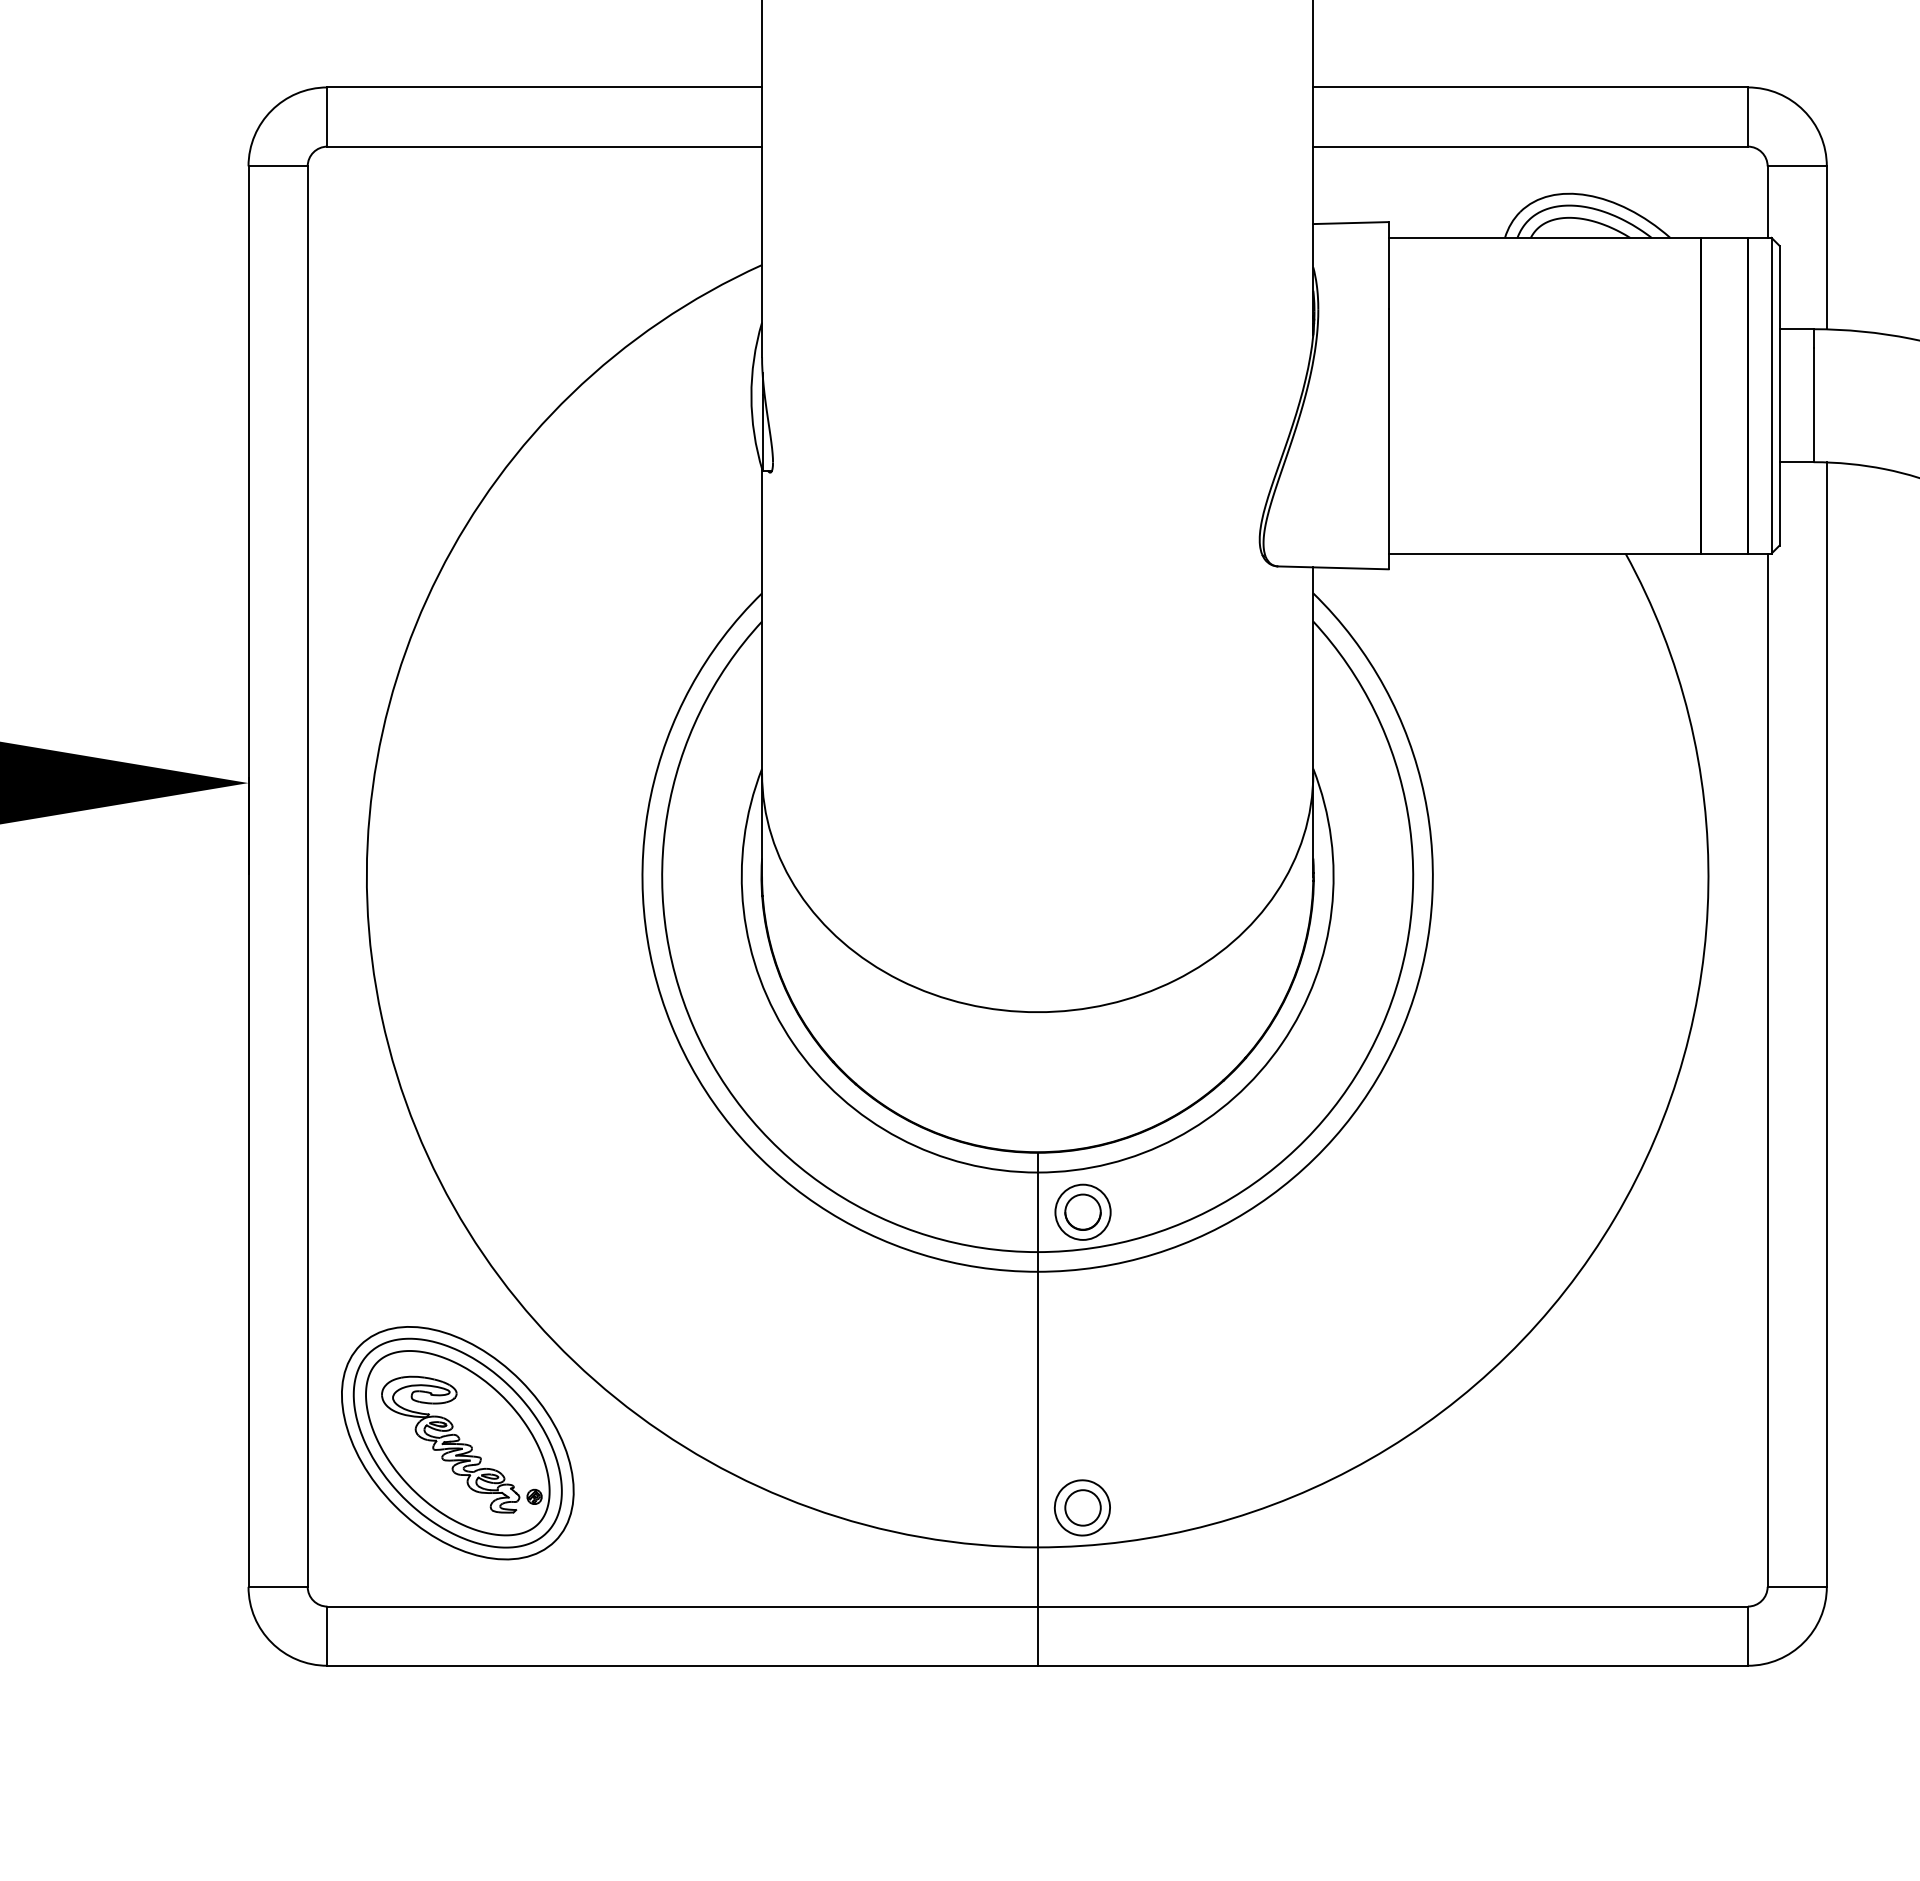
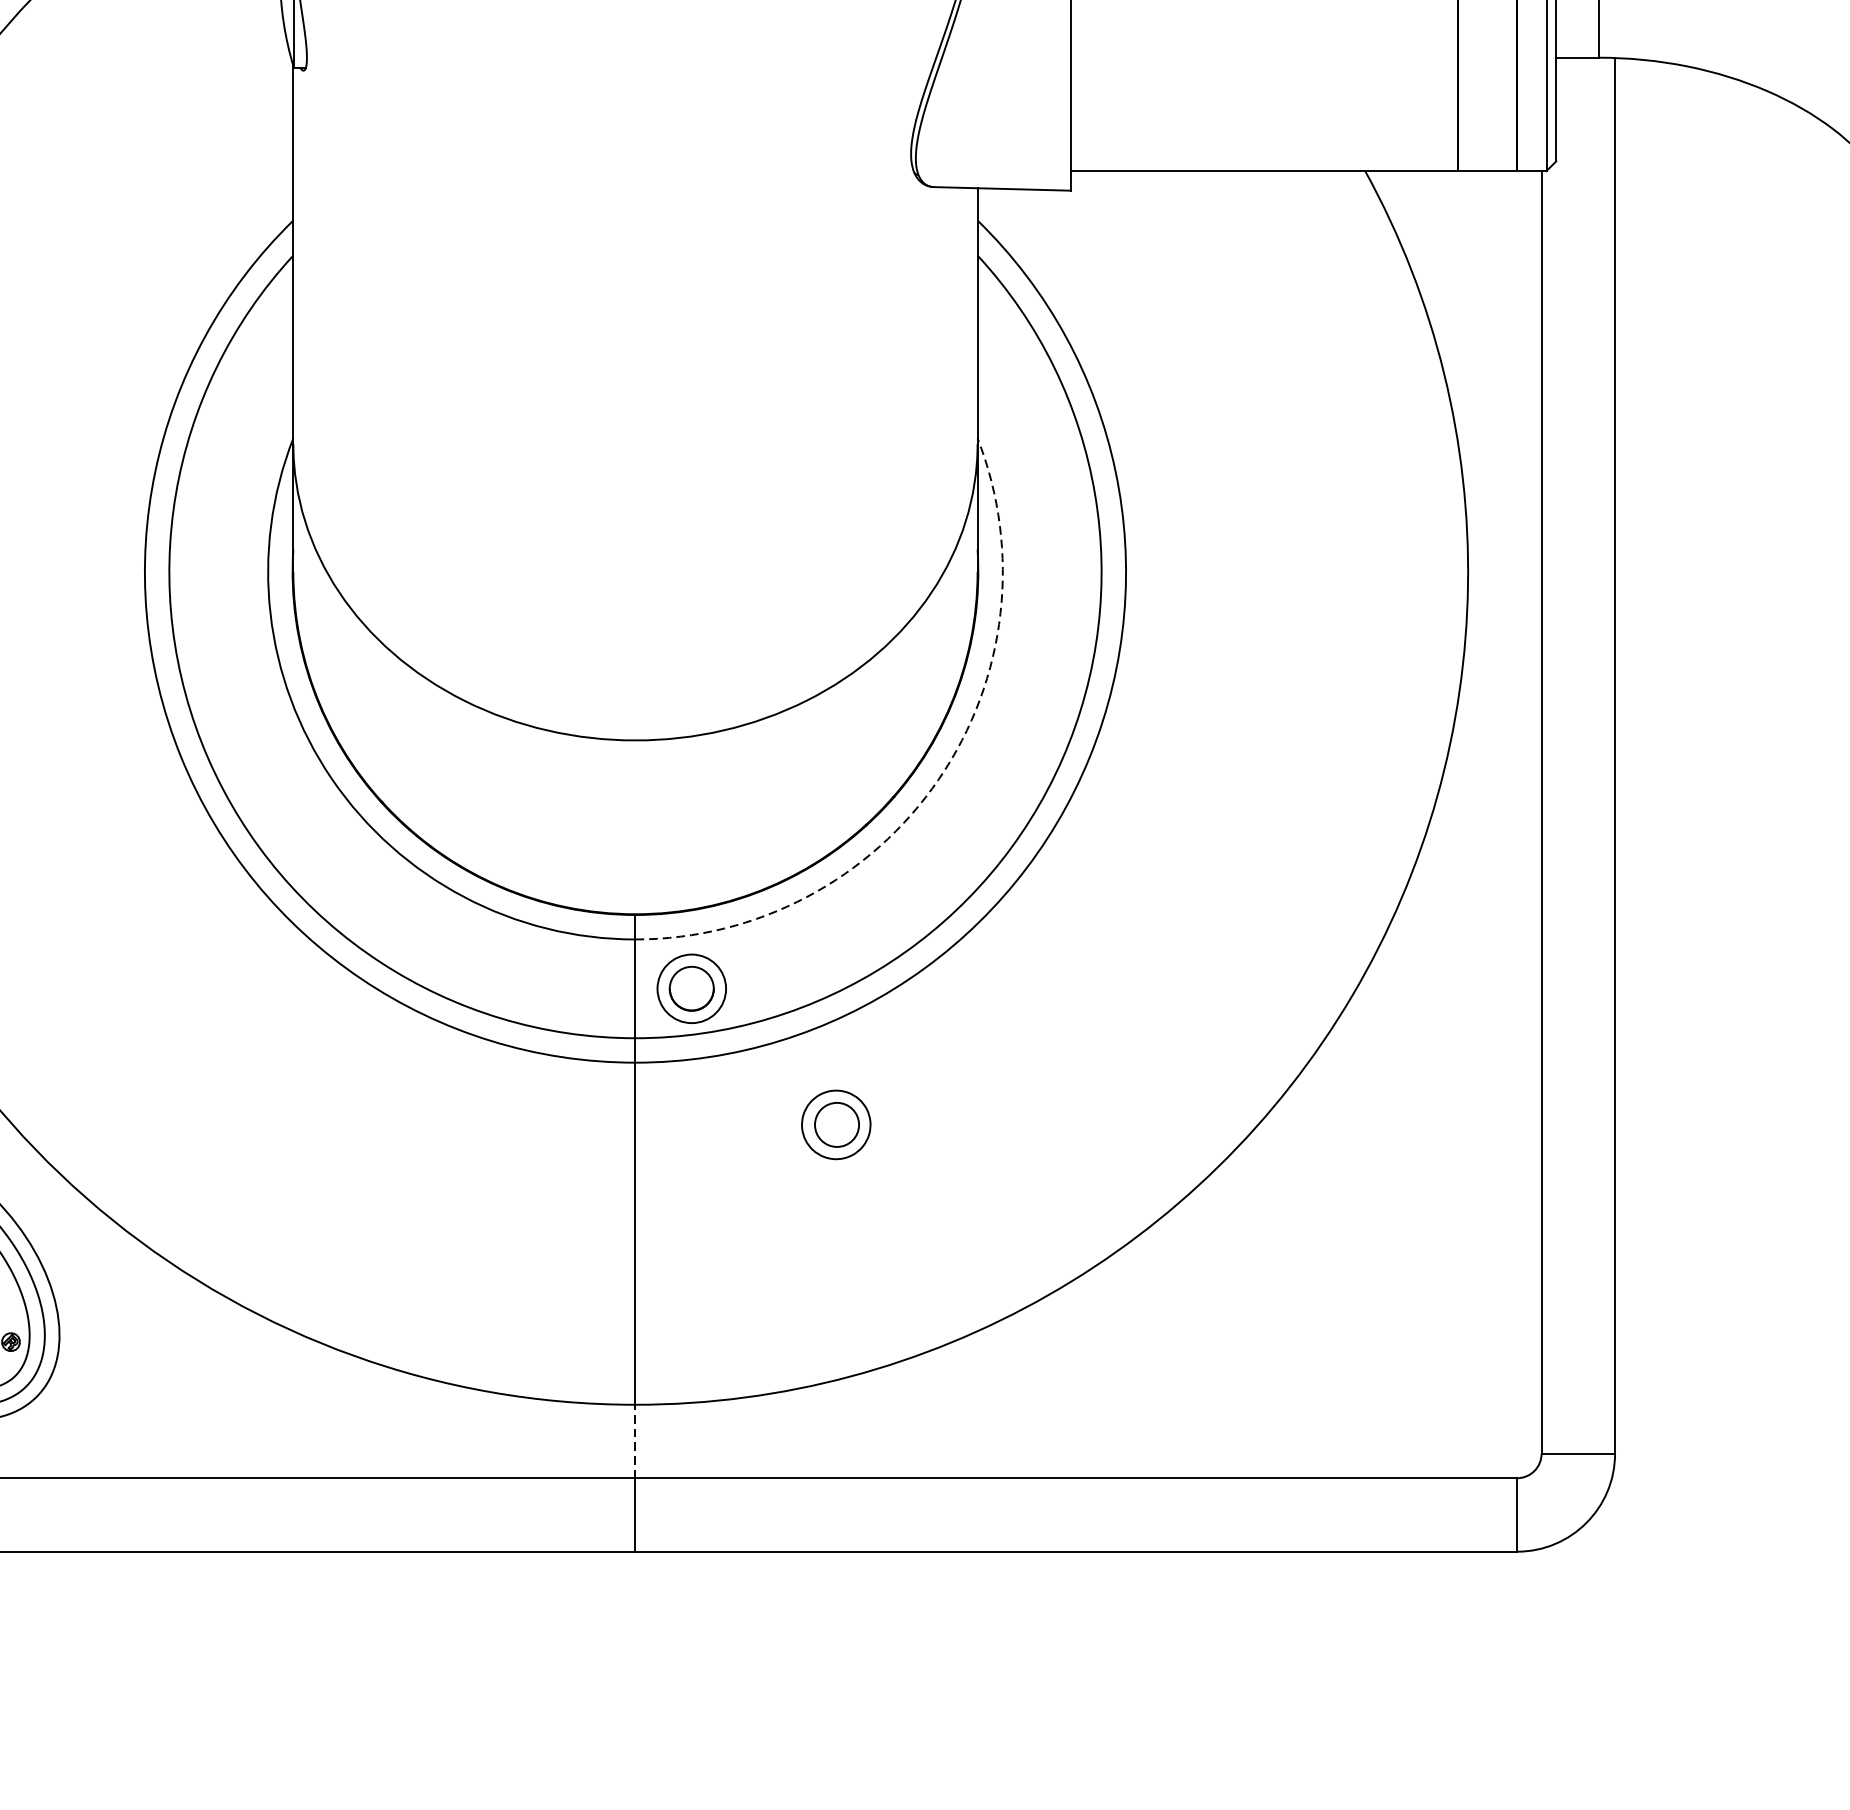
arc: (1282, 1043) -> (939, 779), solid -> dashed
part: (1081, 1507) -> (835, 1124), moved
line: (1037, 1576) -> (635, 1440), solid -> dashed

